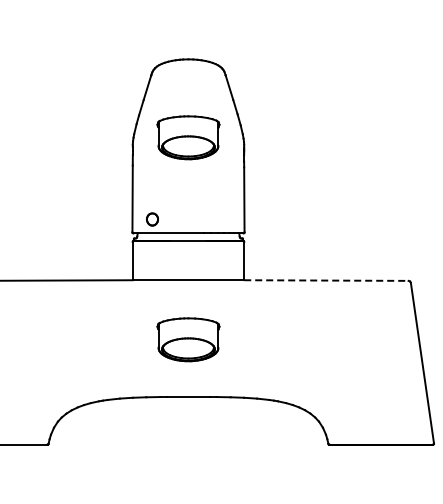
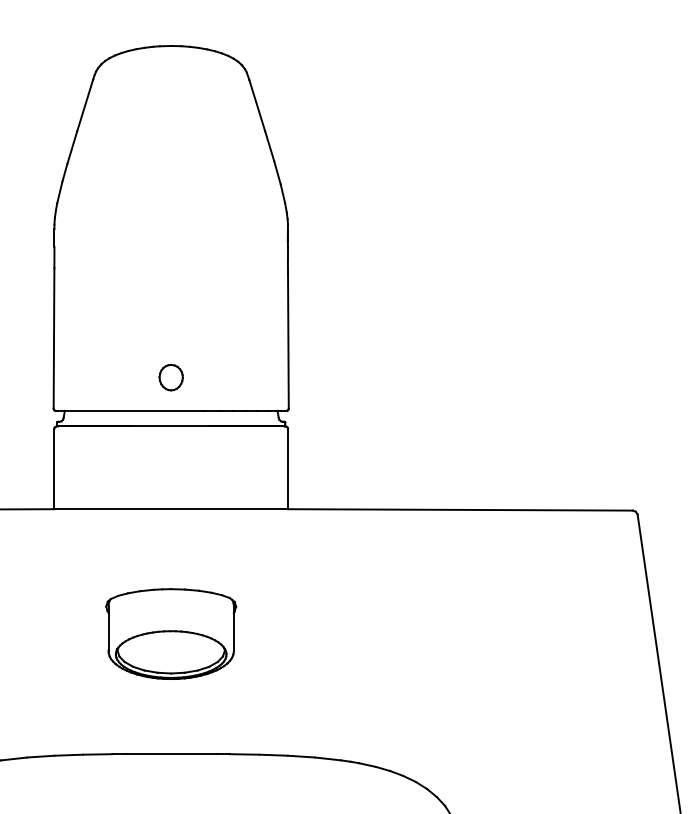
part: (188, 137) -> (171, 209), removed
part: (152, 219) -> (171, 377), moved
line: (326, 280) -> (460, 509), dashed -> solid

